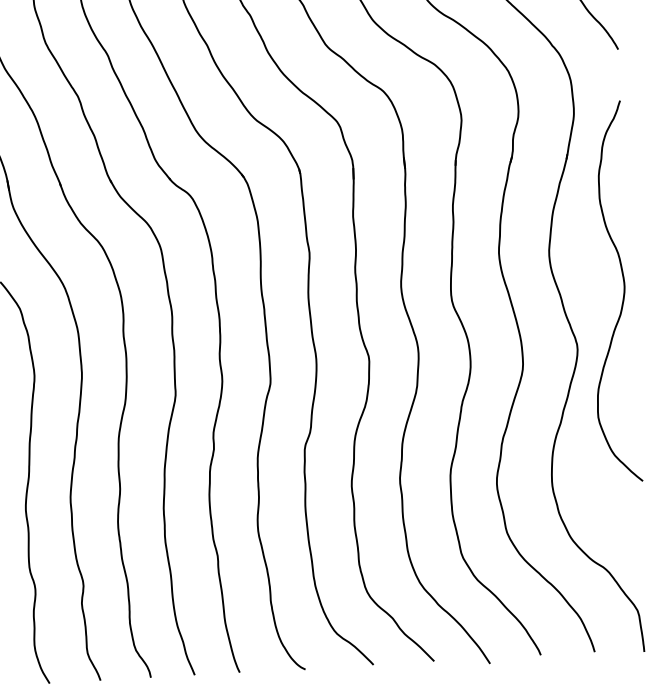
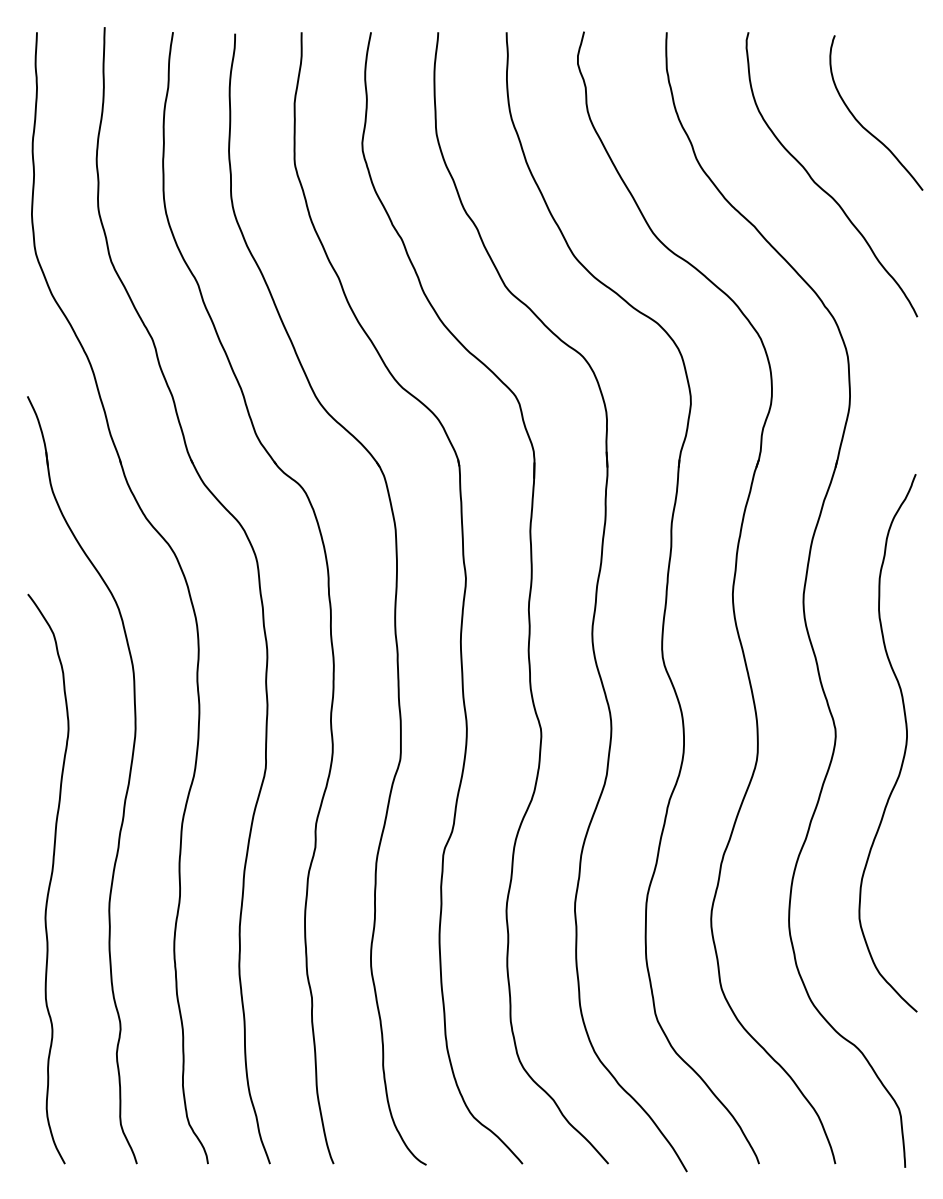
curve: (623, 295) -> (904, 748), moved

